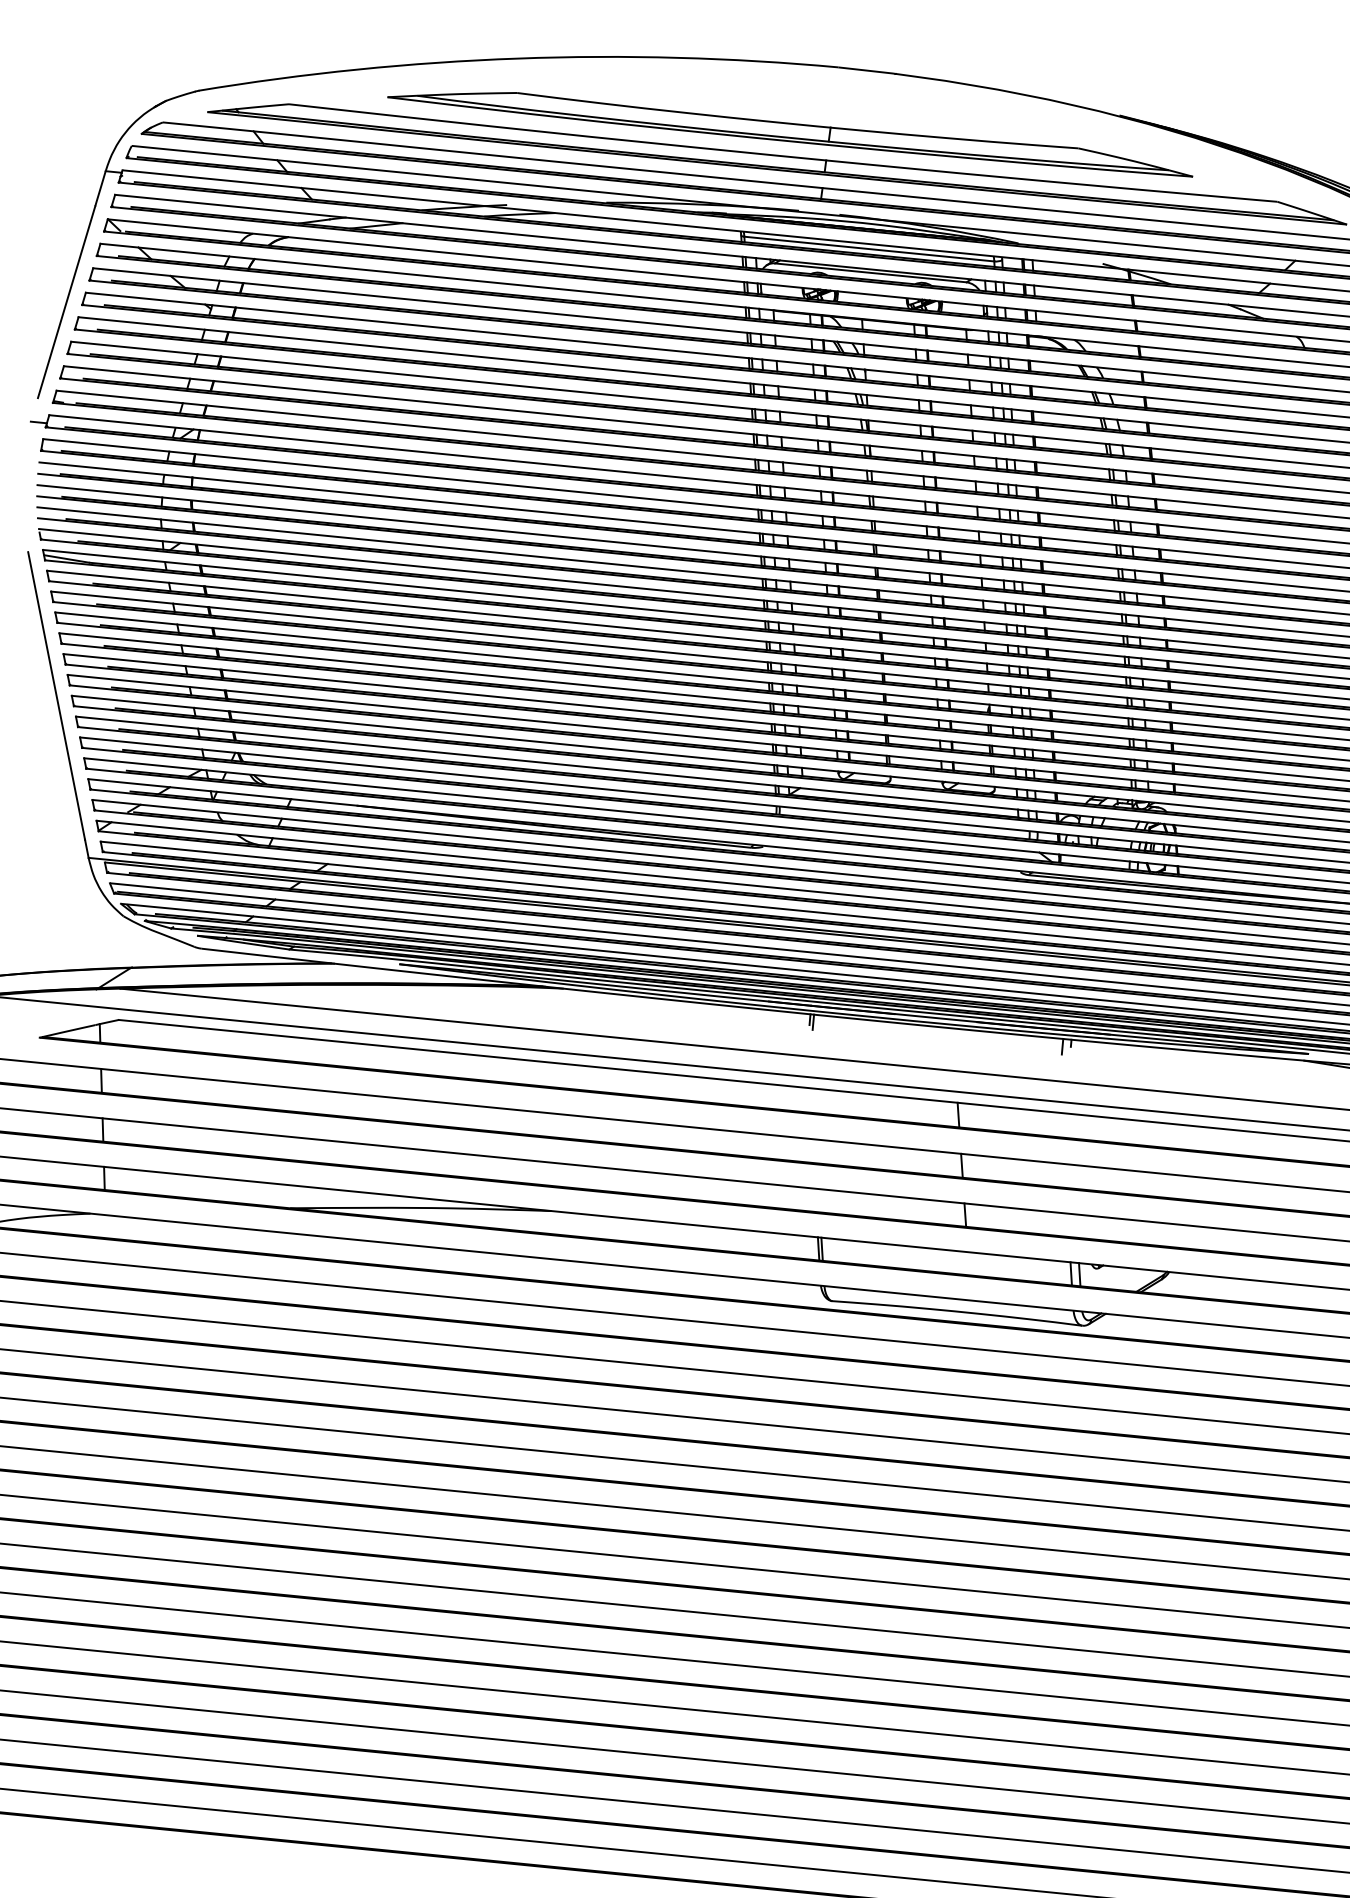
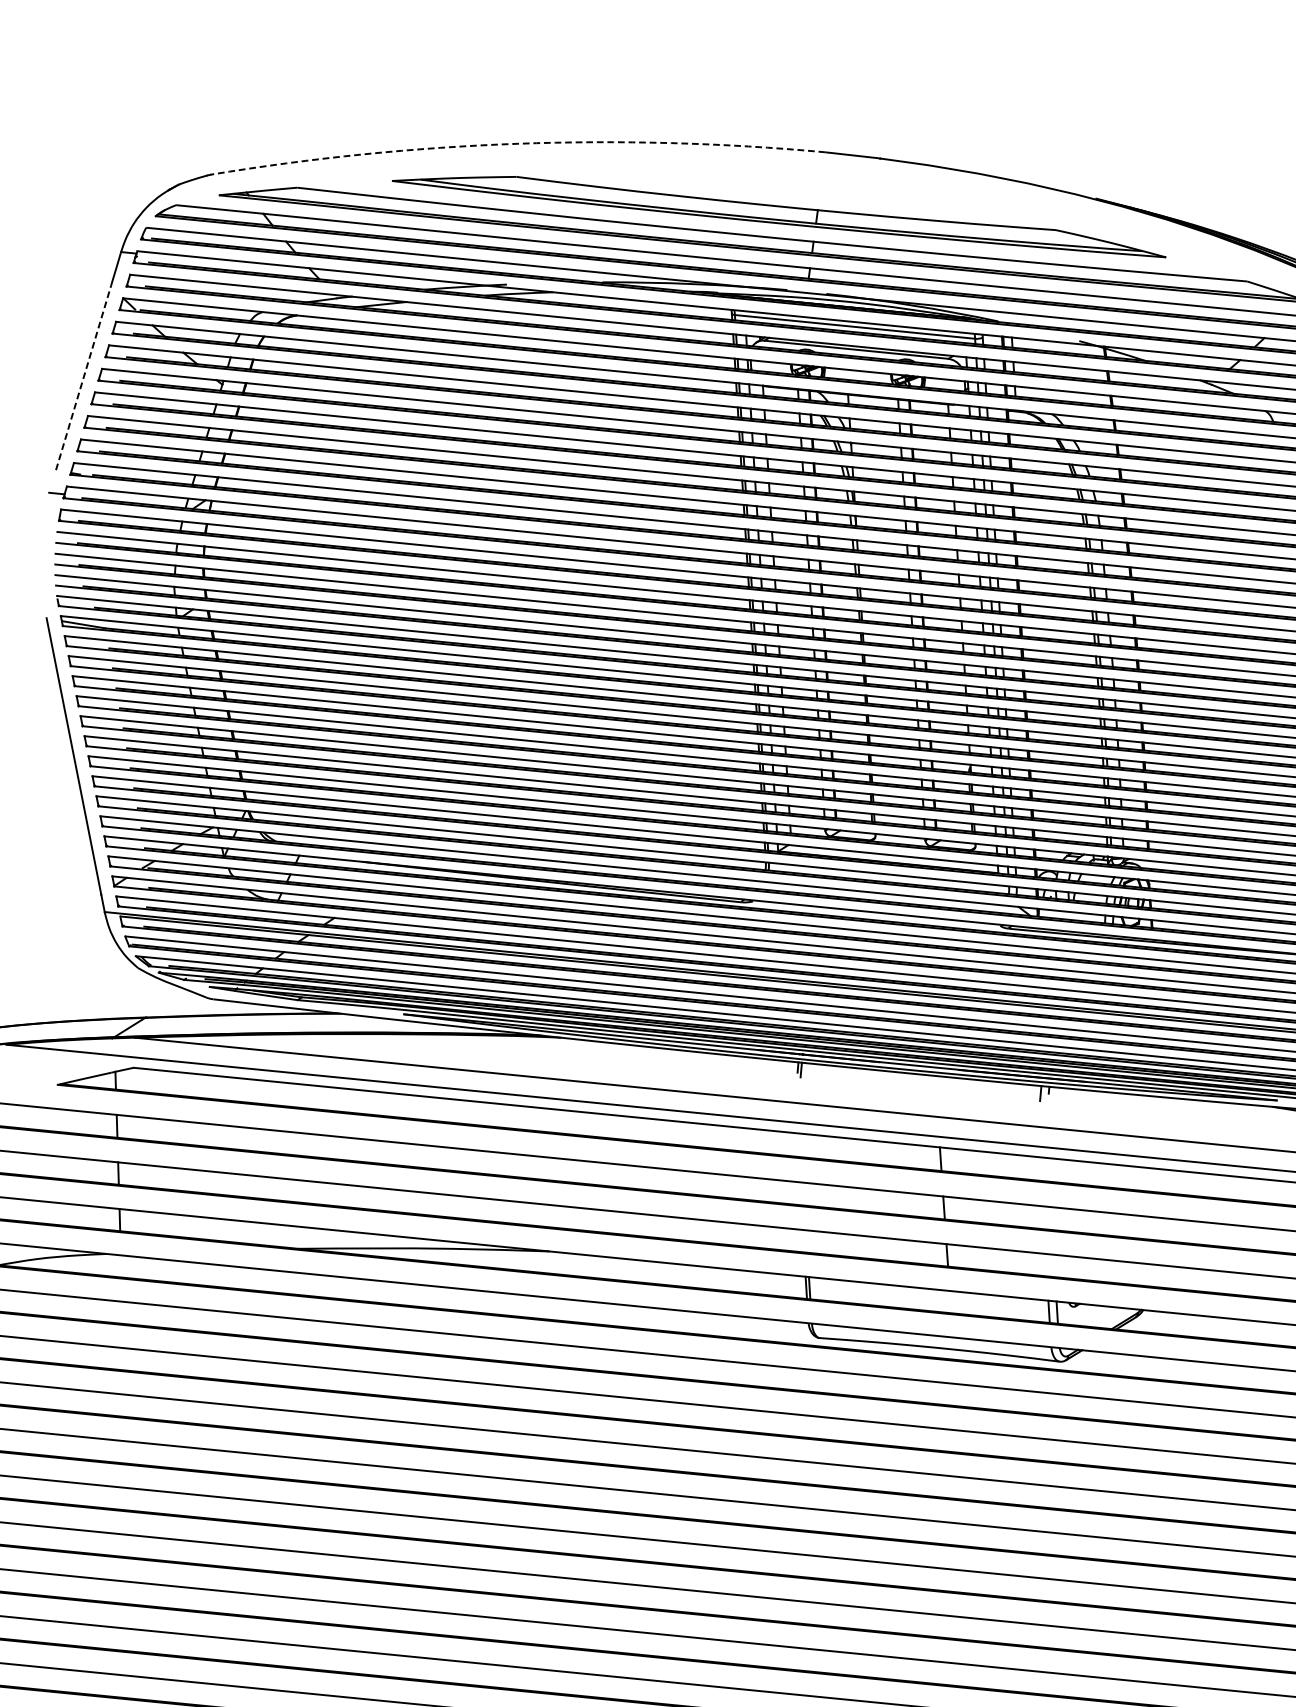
arc: (517, 58) -> (516, 143), solid -> dashed
line: (66, 301) -> (83, 377), solid -> dashed

